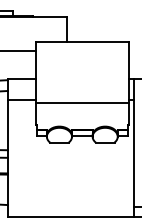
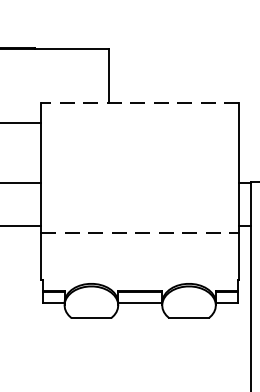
line: (81, 42) -> (138, 104), solid -> dashed
line: (82, 102) -> (140, 232), solid -> dashed

